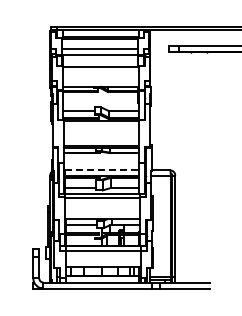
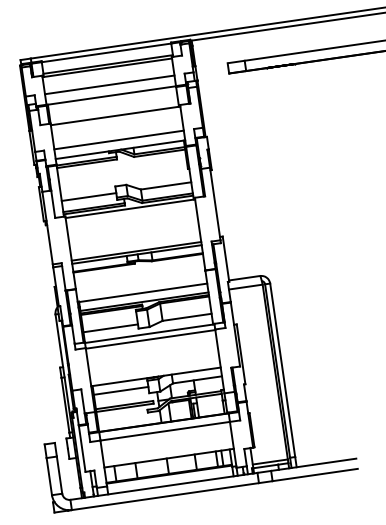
line: (100, 81) -> (118, 140), added
line: (102, 170) -> (144, 292), dashed -> solid

